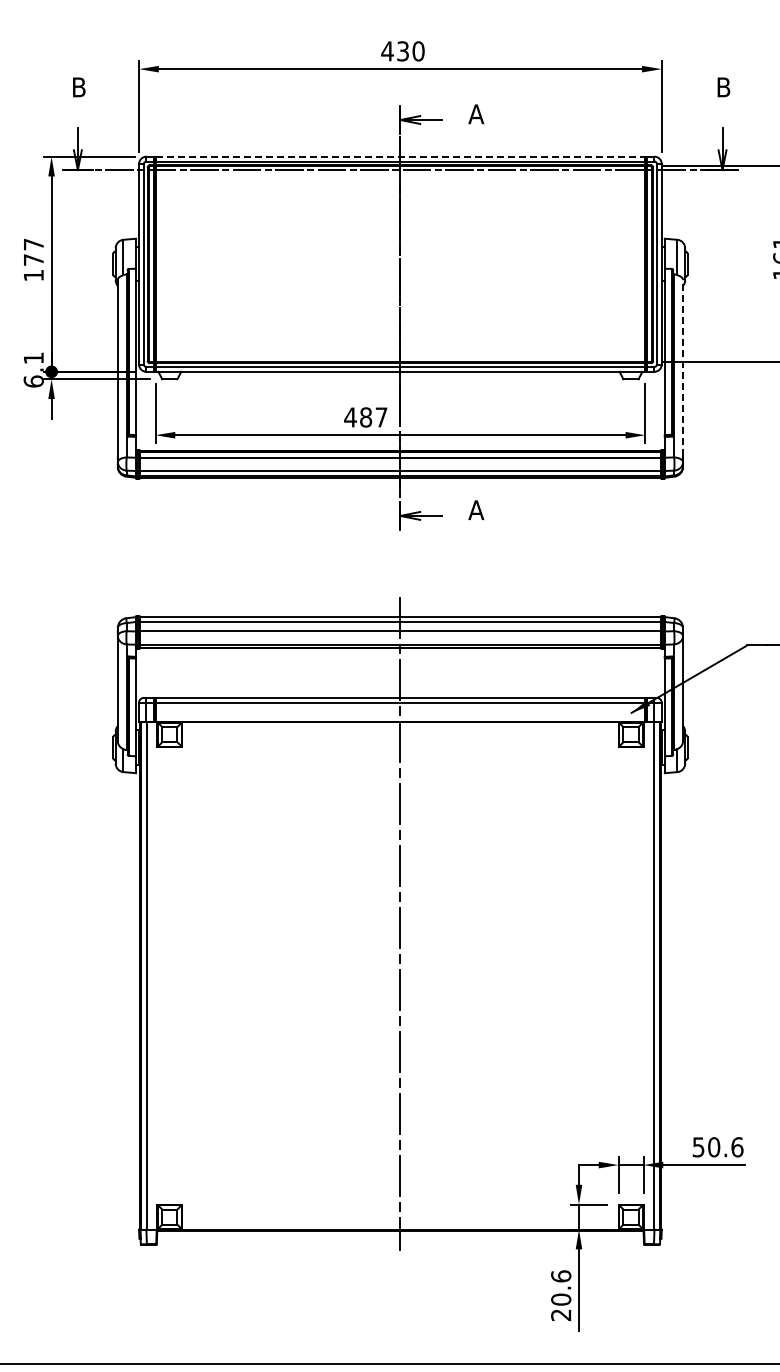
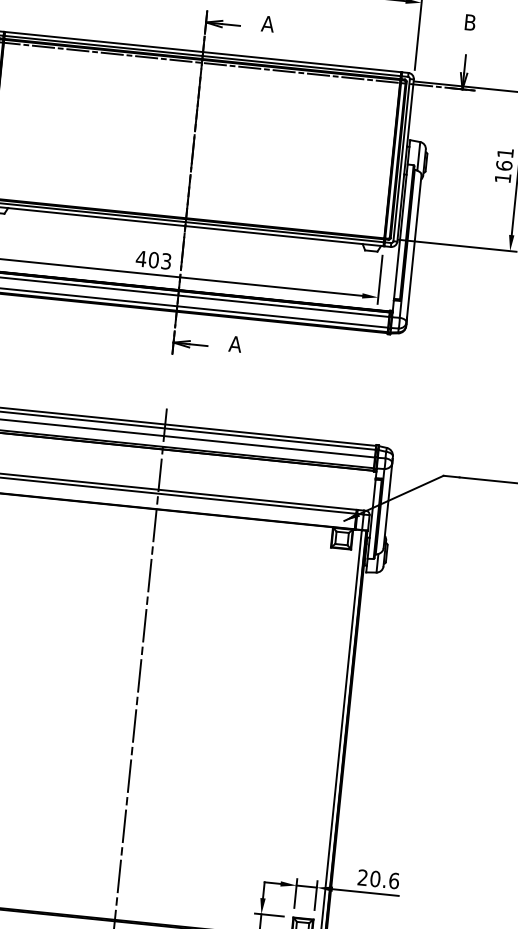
line: (400, 156) -> (203, 51), dashed -> solid
line: (683, 367) -> (414, 245), dashed -> solid
text: (373, 417) -> (159, 260), 487 -> 403
text: (698, 1147) -> (362, 877), 50.6 -> 20.6

